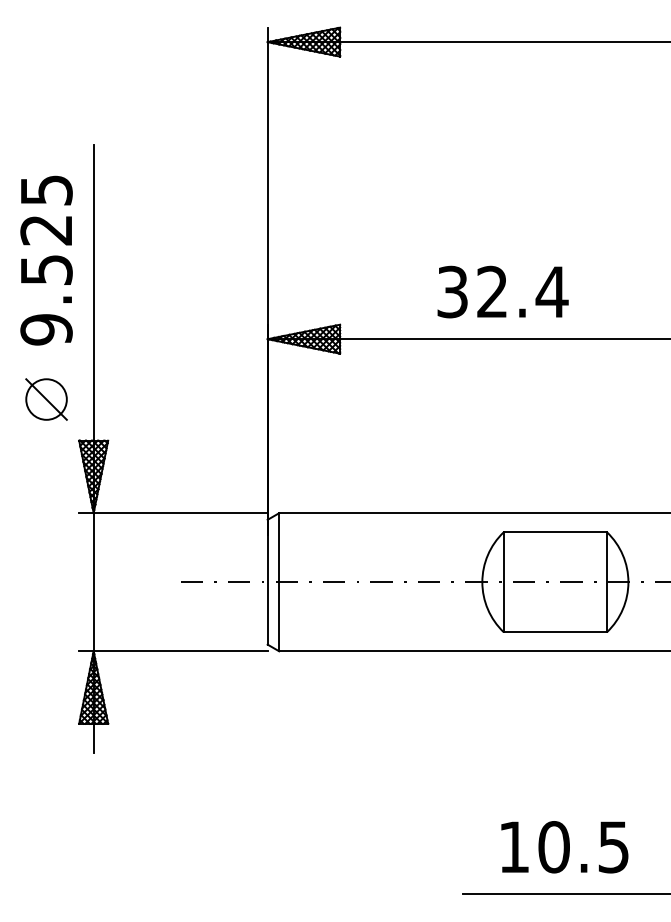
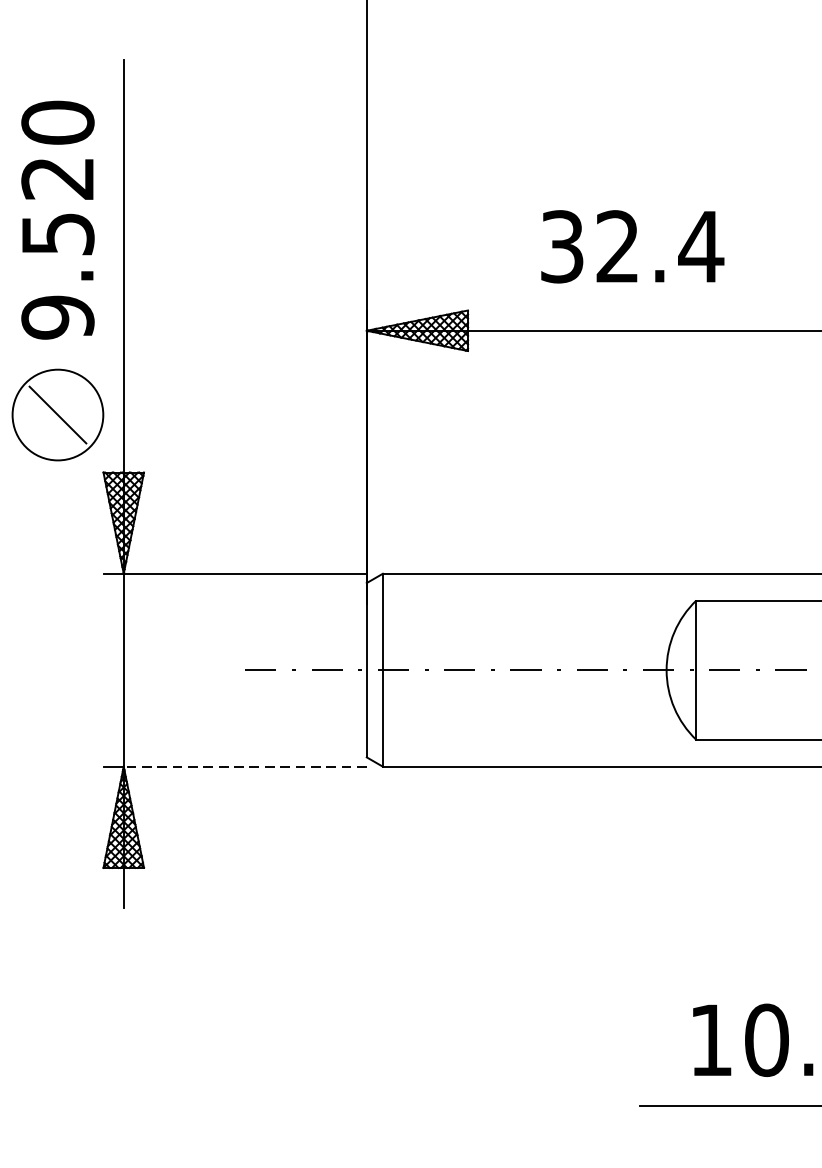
text: (46, 189) -> (57, 121), 9.525 -> 9.520
text: (502, 291) -> (631, 245), moved
circle: (46, 399) -> (57, 414), size x1.6
line: (180, 651) -> (245, 766), solid -> dashed

